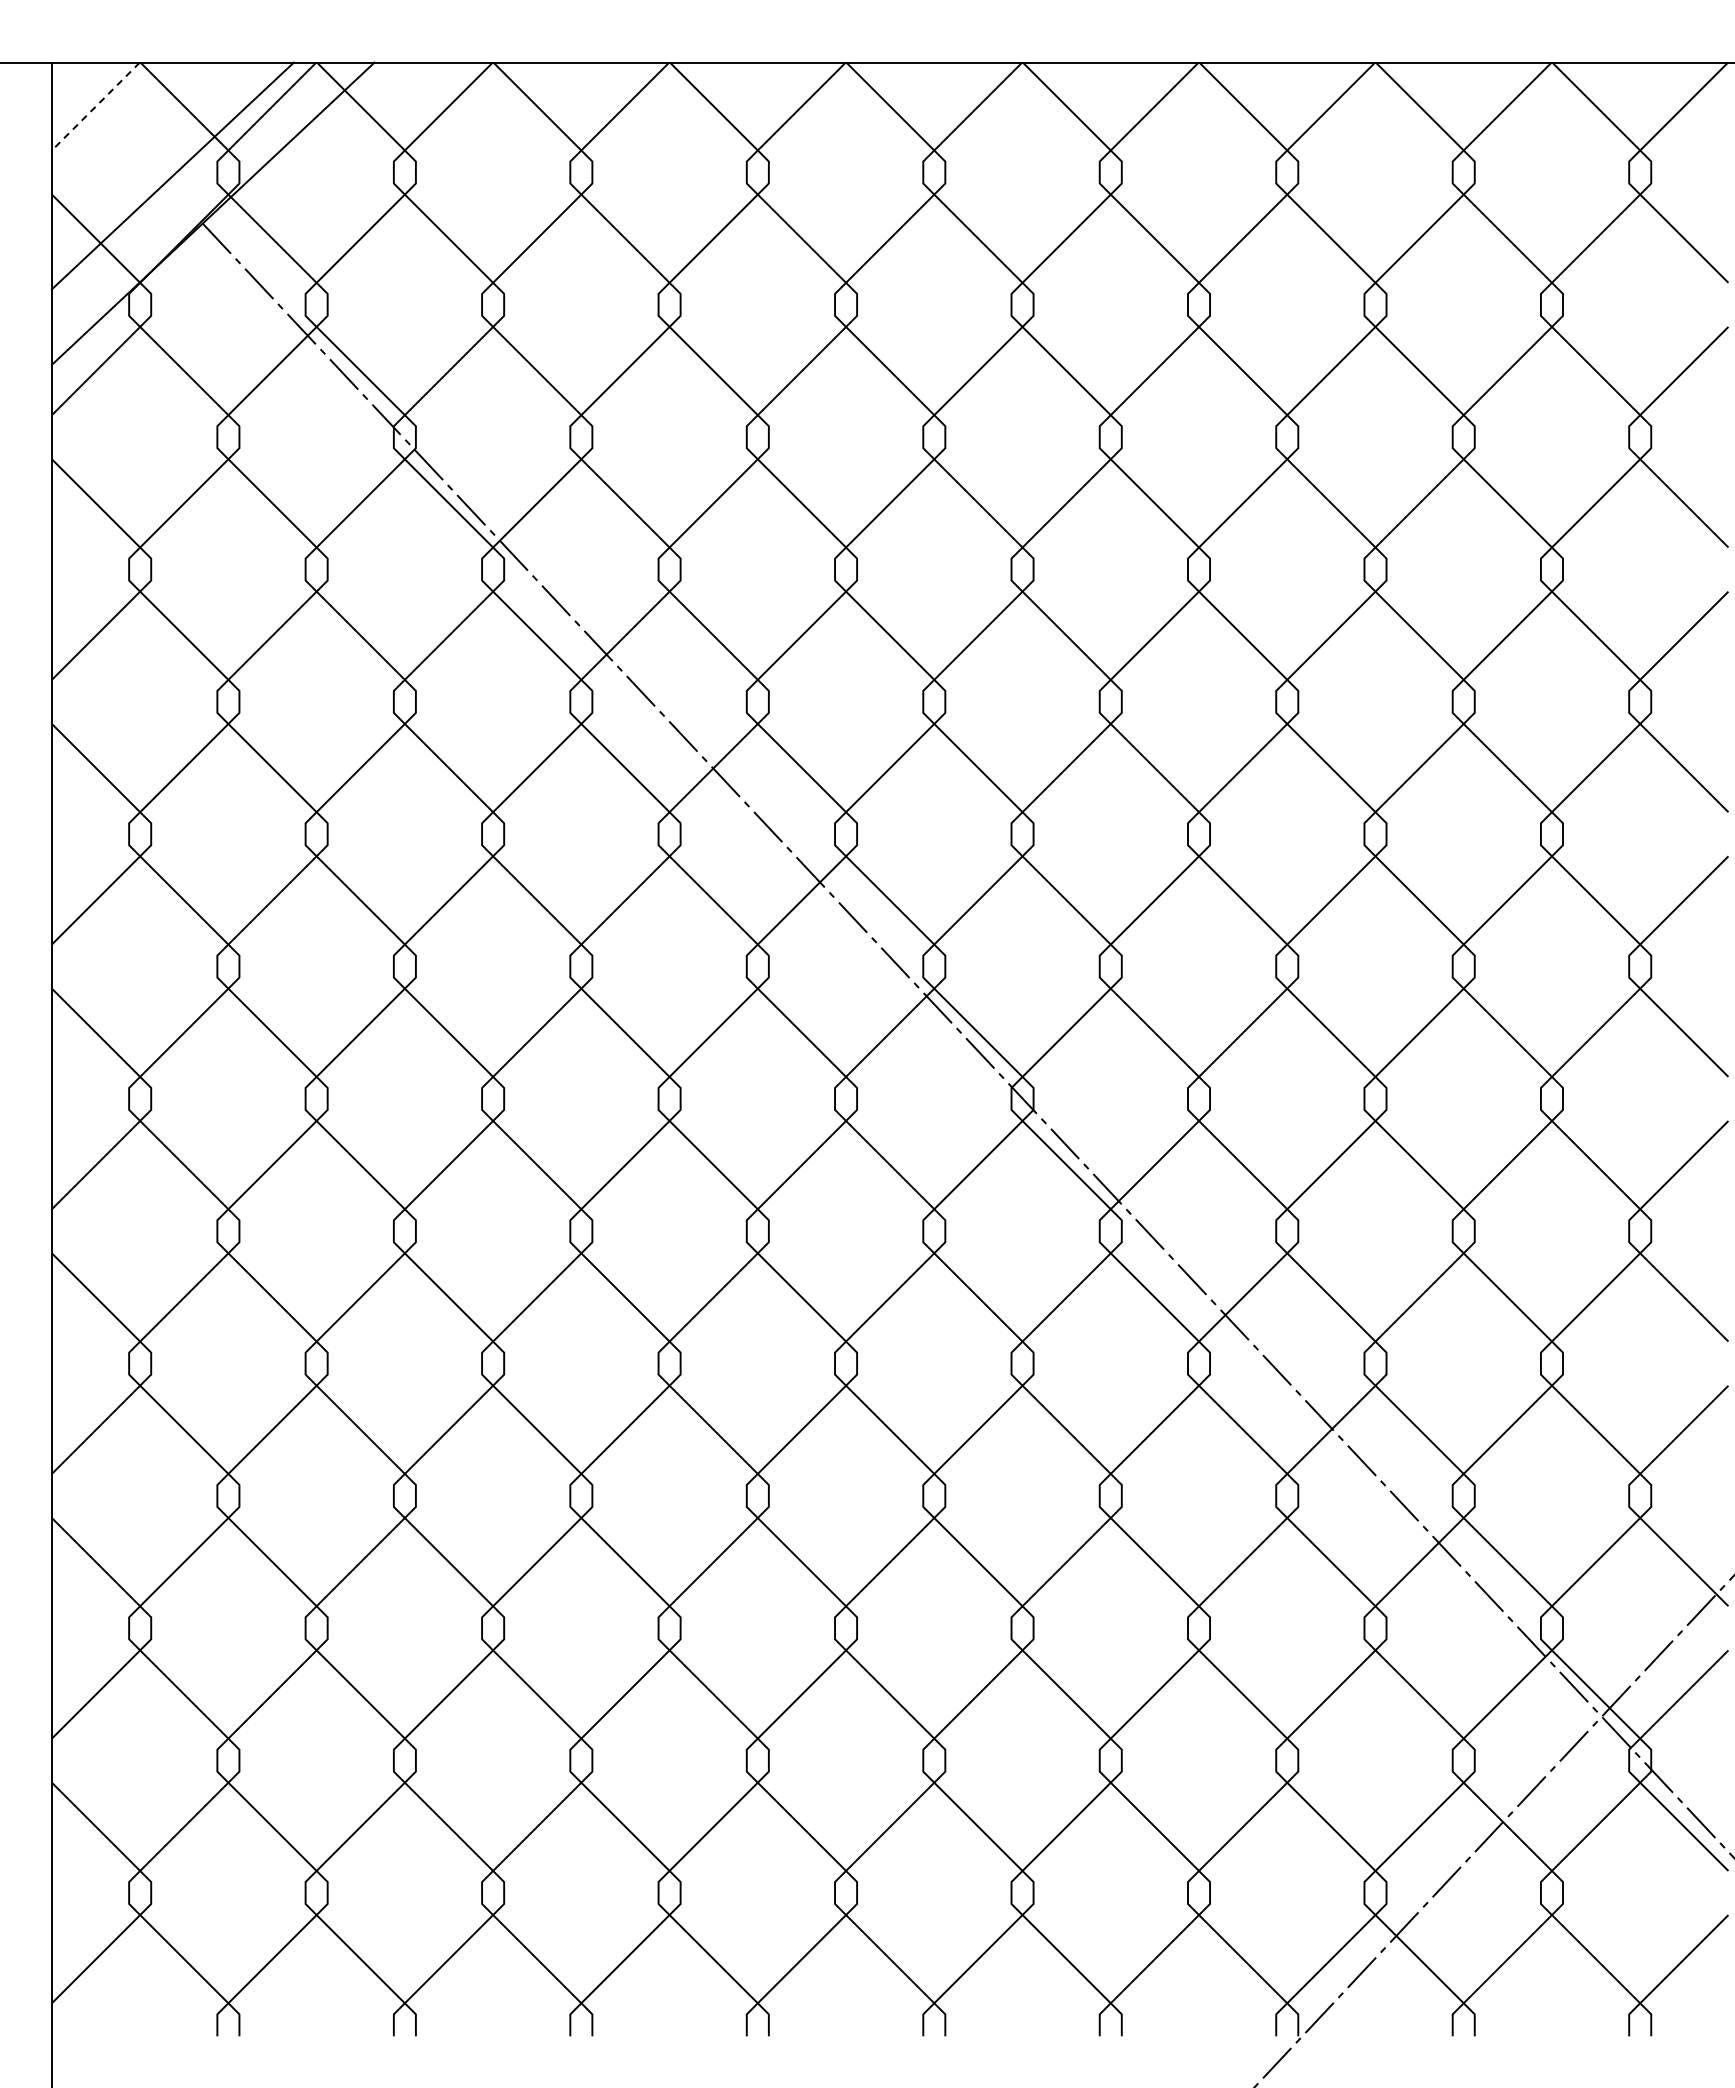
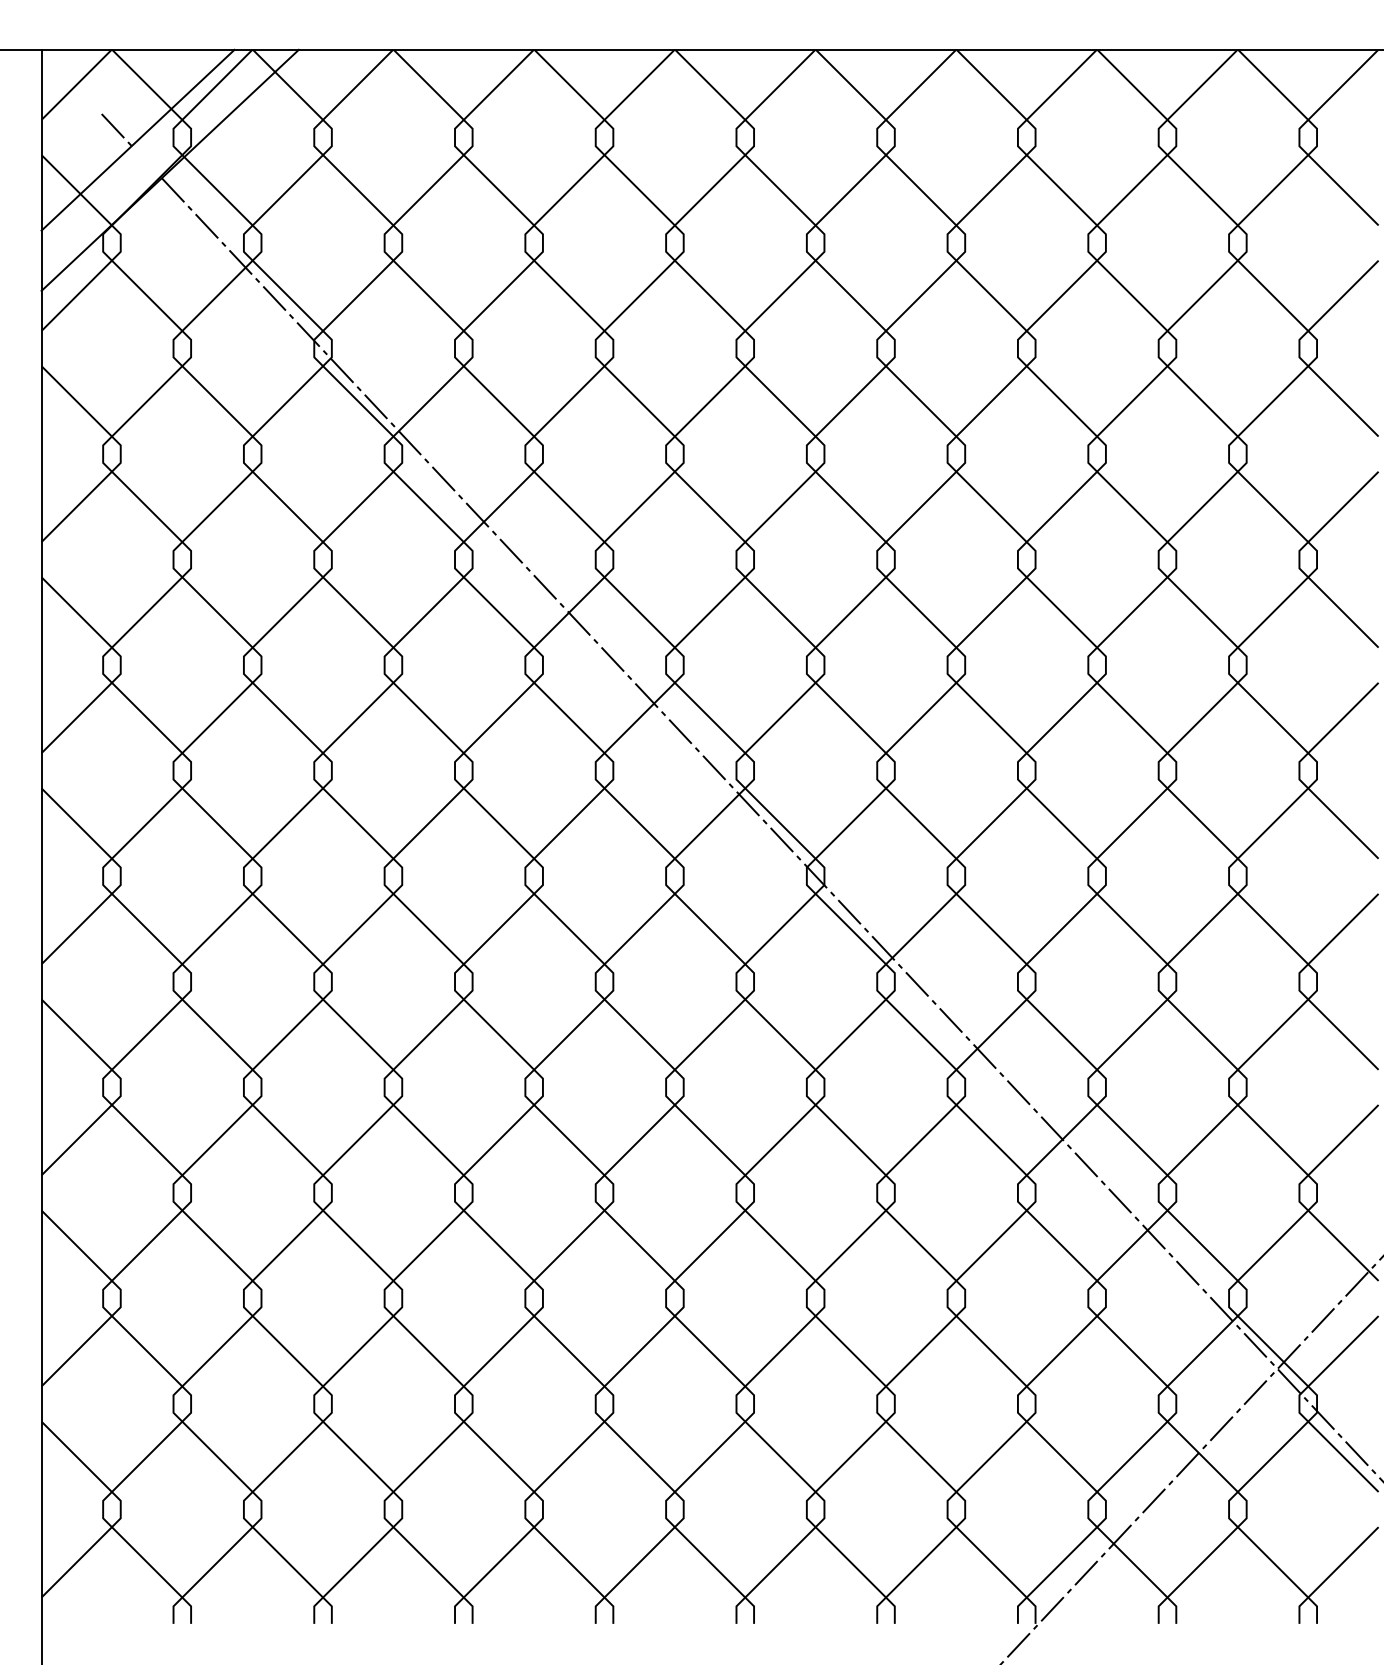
line: (95, 106) -> (76, 84), dashed -> solid
line: (146, 163) -> (117, 130), added

